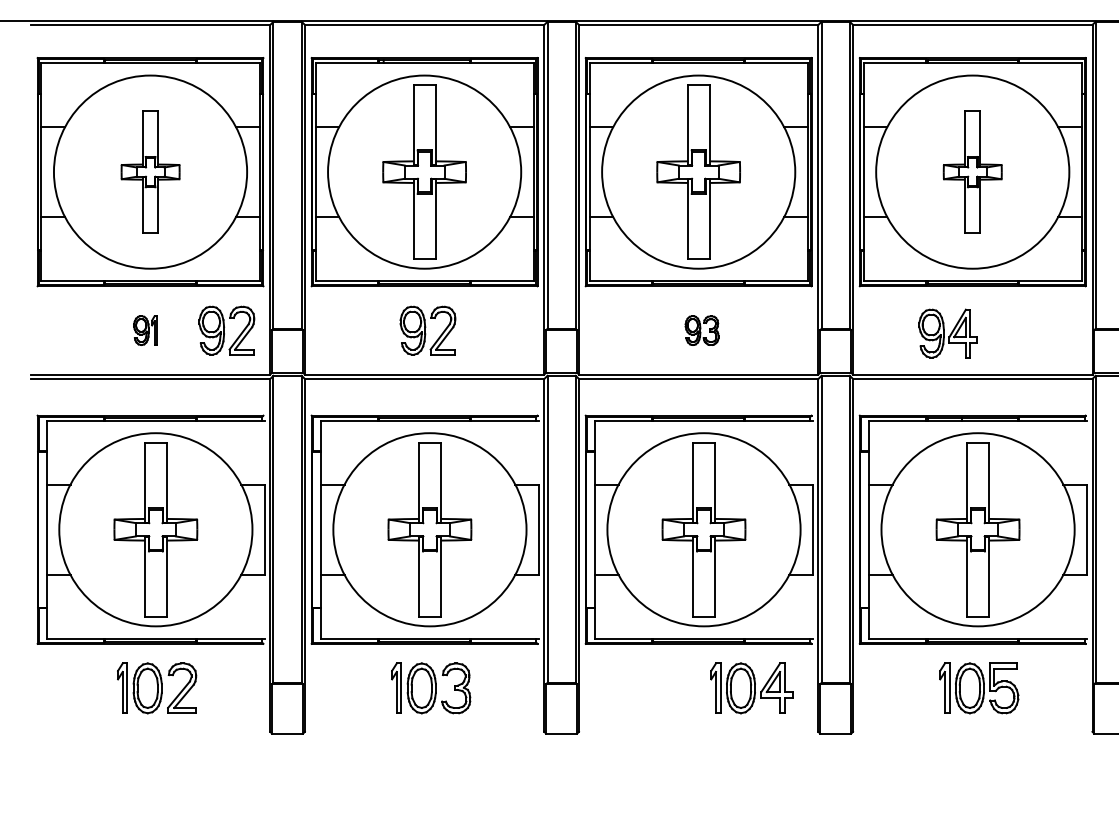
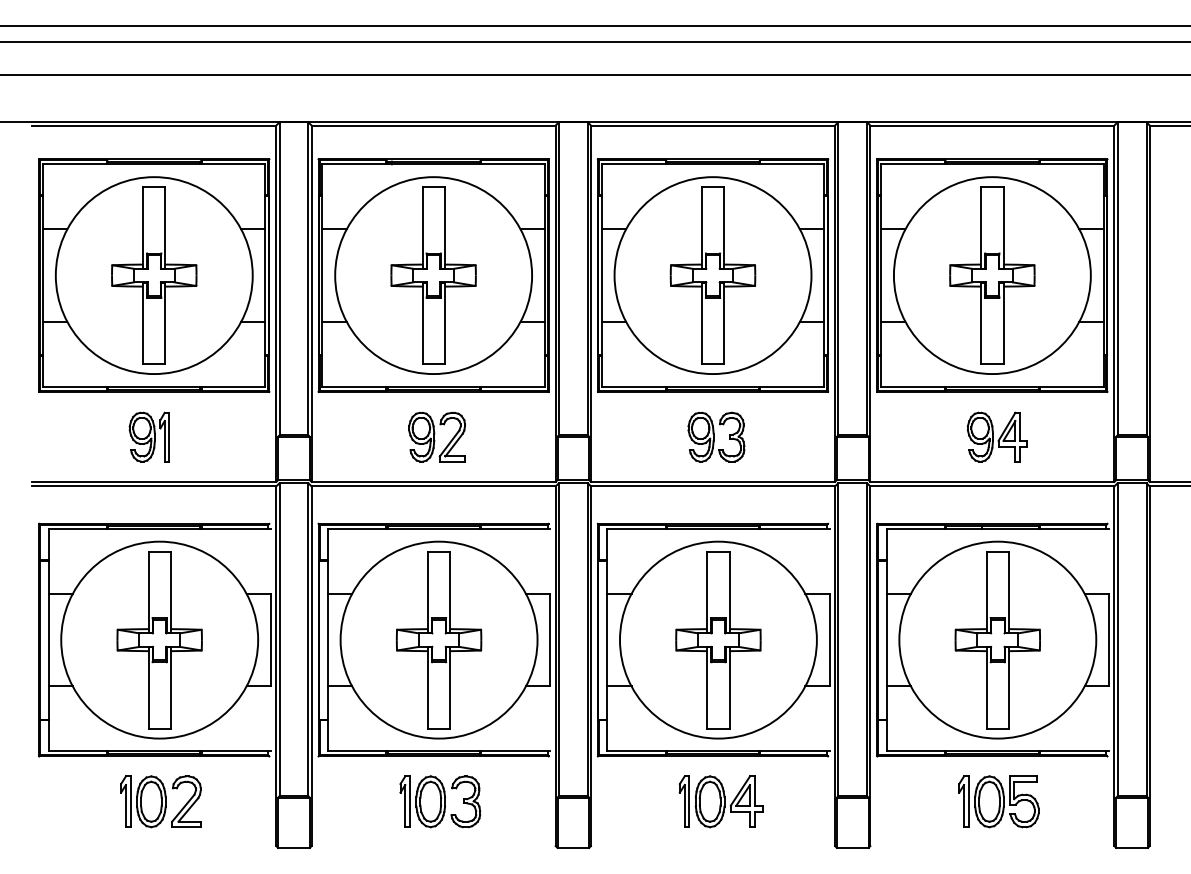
part: (150, 172) -> (154, 275), size x1.43
part: (972, 172) -> (992, 275), size x1.43
part: (144, 329) -> (148, 436), size x1.67
part: (226, 329) -> (231, 436), removed
part: (702, 329) -> (716, 436), size x1.67
part: (947, 332) -> (996, 436), moved
part: (751, 688) -> (720, 801), moved

